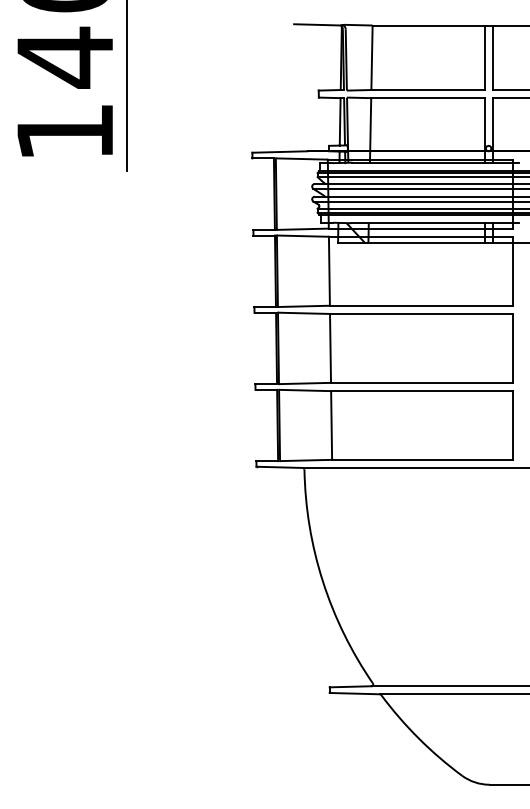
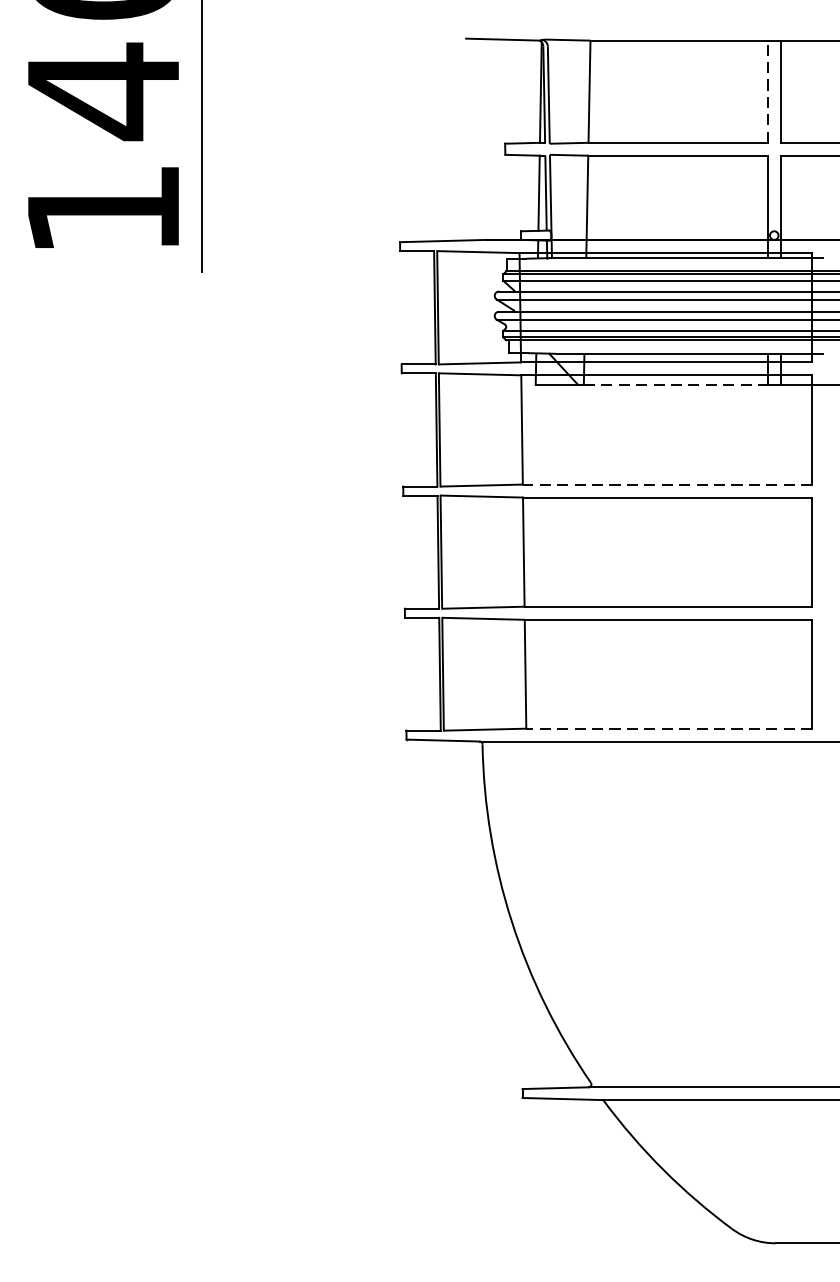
line: (484, 57) -> (767, 91), solid -> dashed
line: (427, 242) -> (677, 384), solid -> dashed
line: (420, 305) -> (666, 484), solid -> dashed
line: (421, 459) -> (667, 728), solid -> dashed

